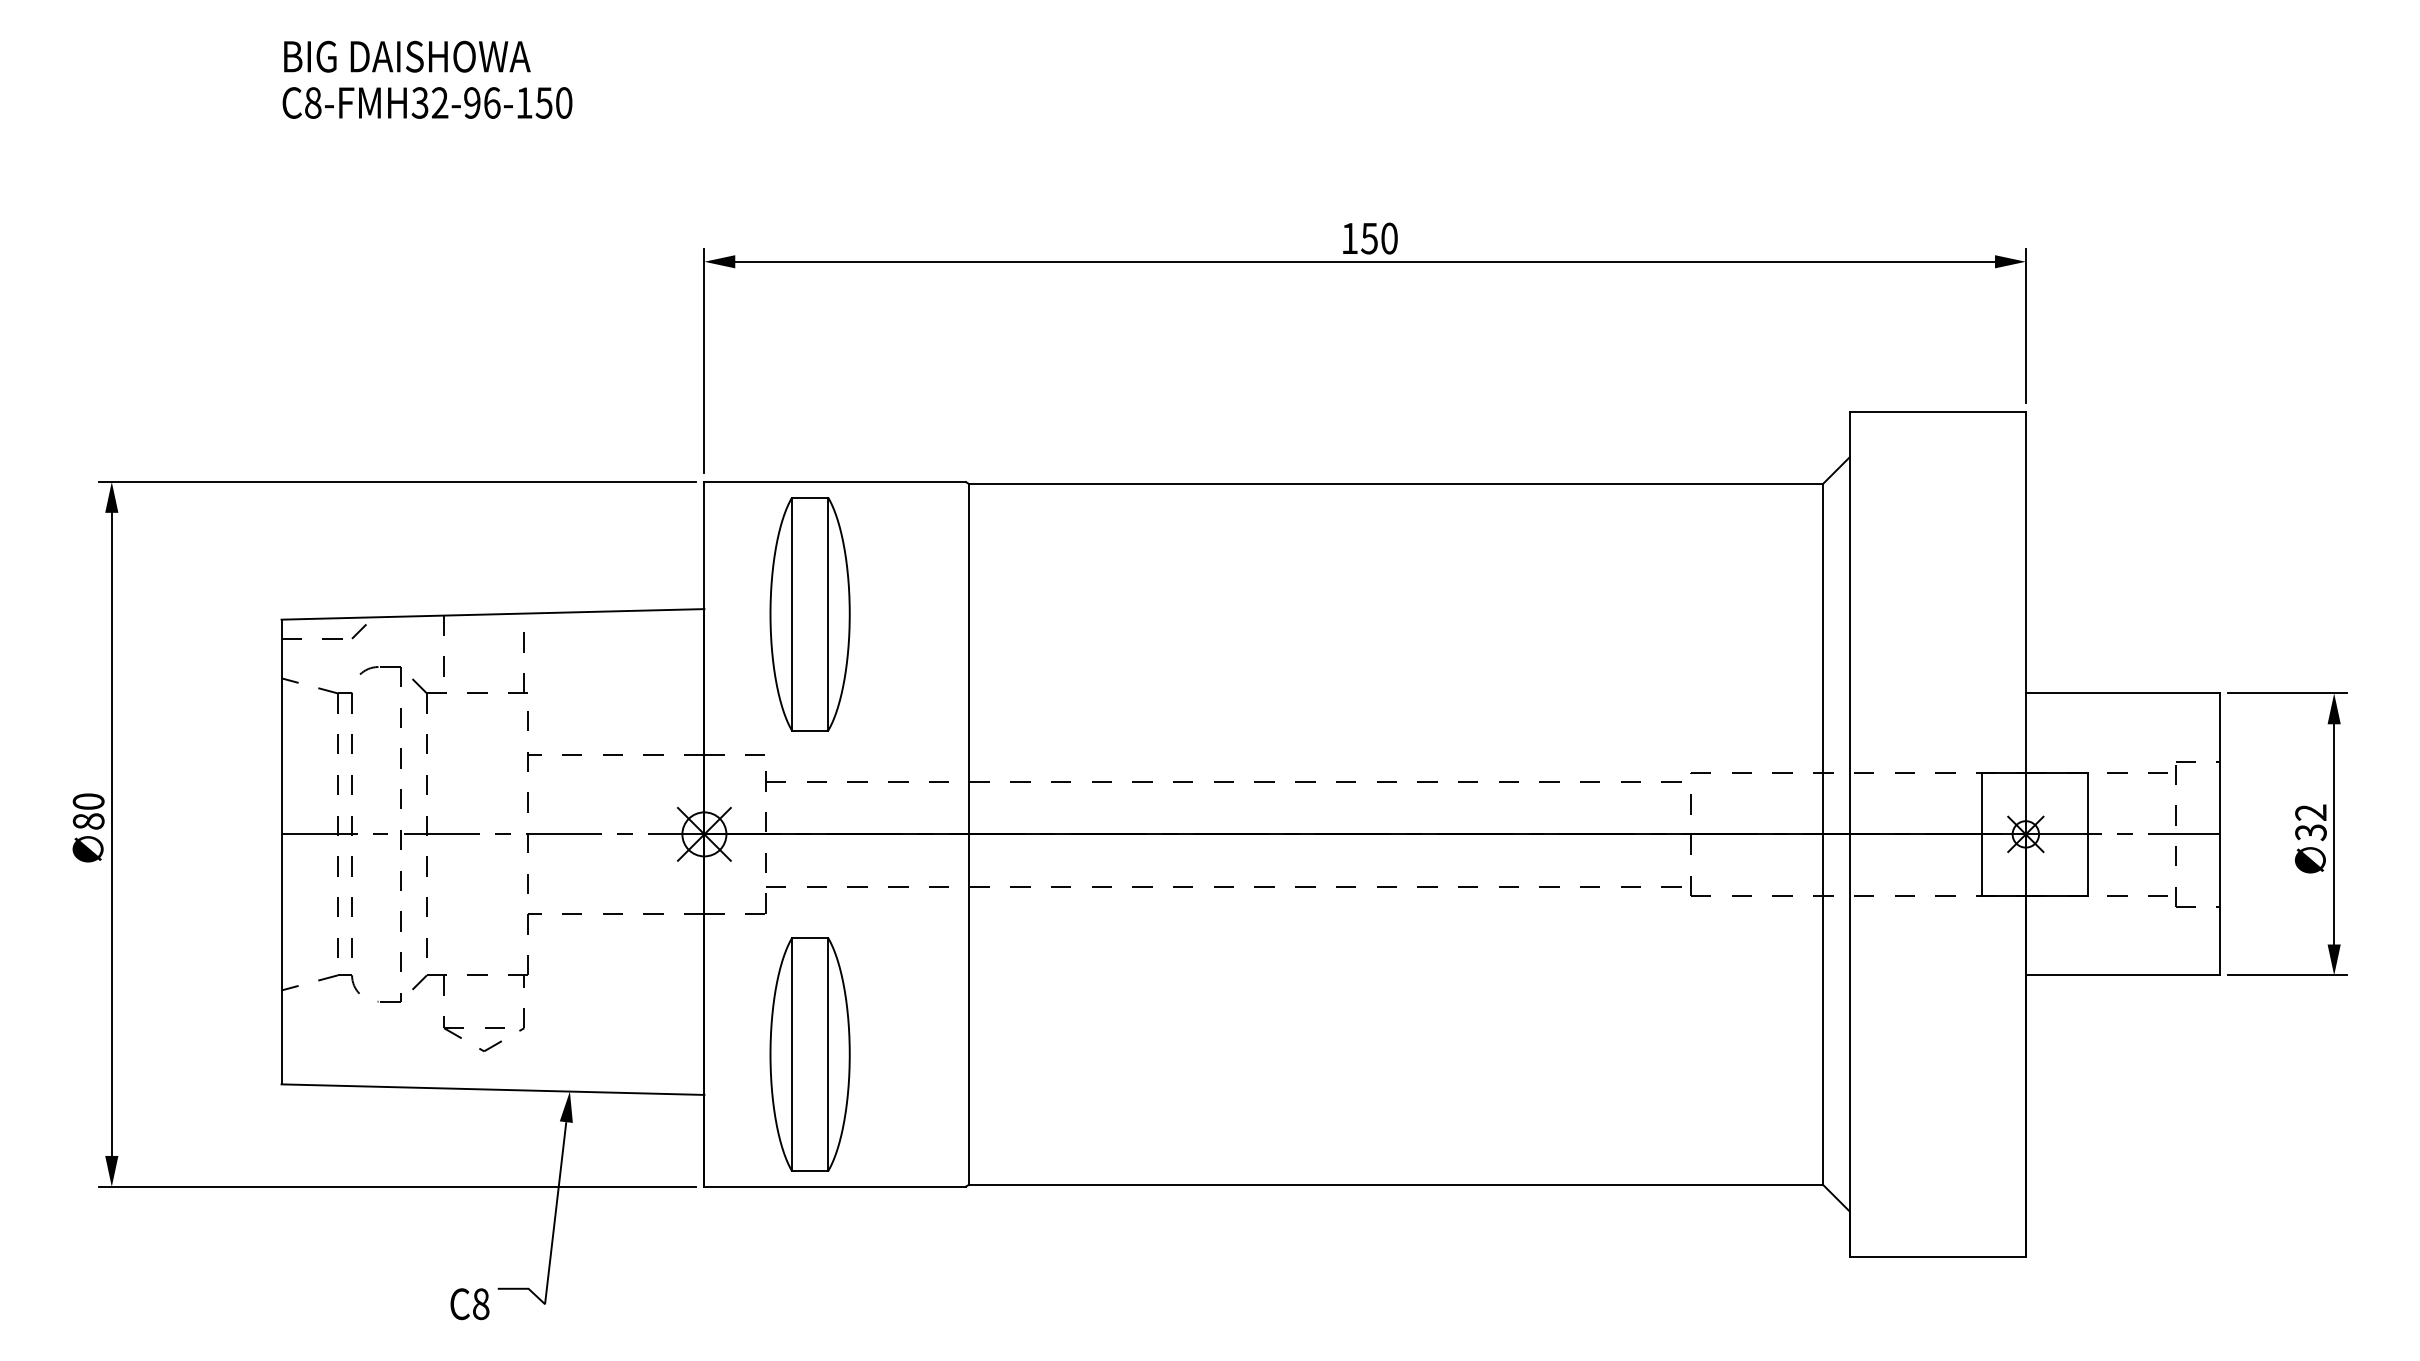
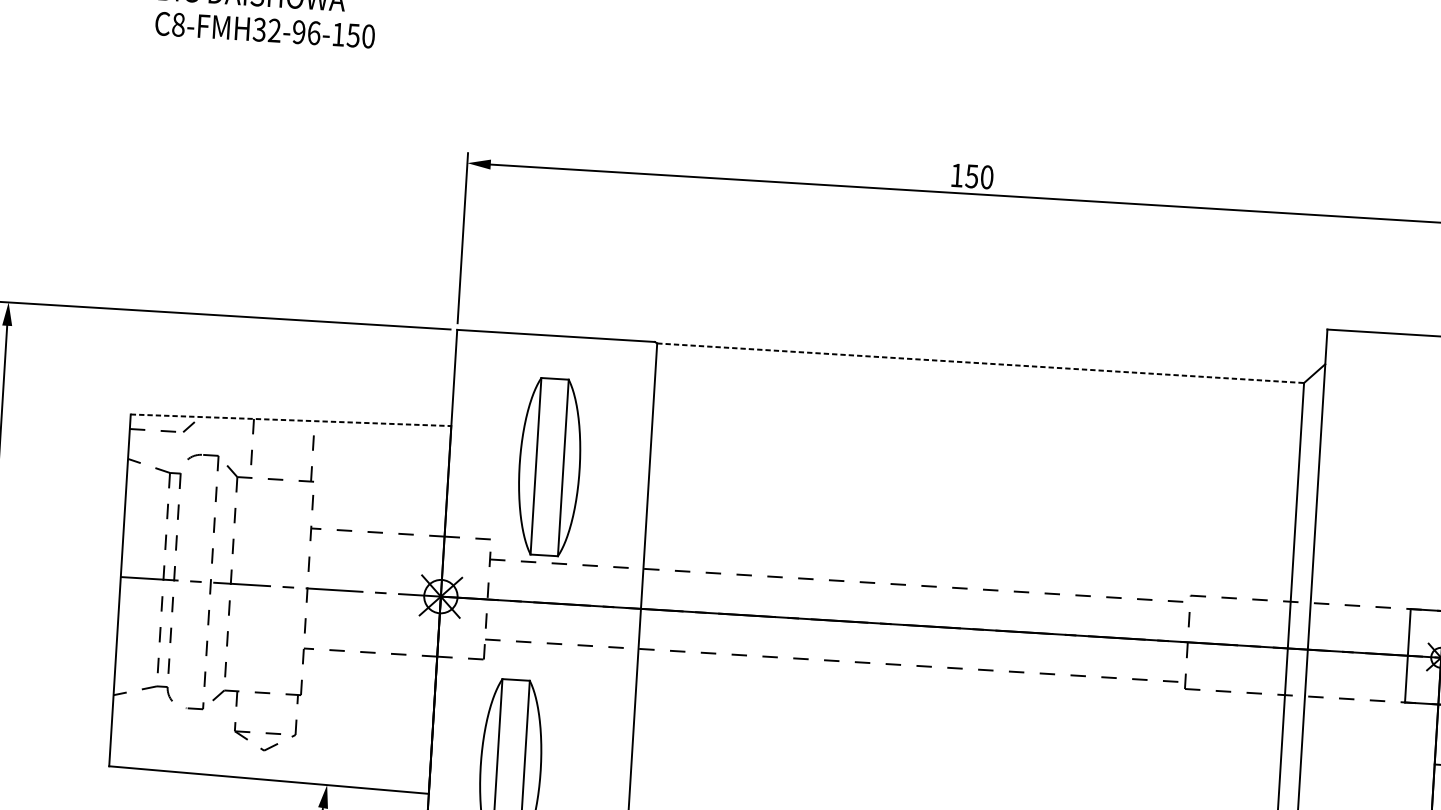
line: (1396, 483) -> (981, 363), solid -> dashed
line: (493, 614) -> (291, 420), solid -> dashed
part: (809, 614) -> (549, 467), moved

